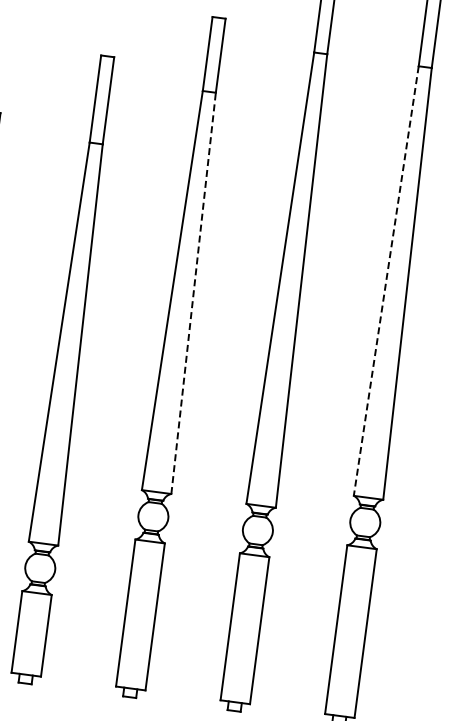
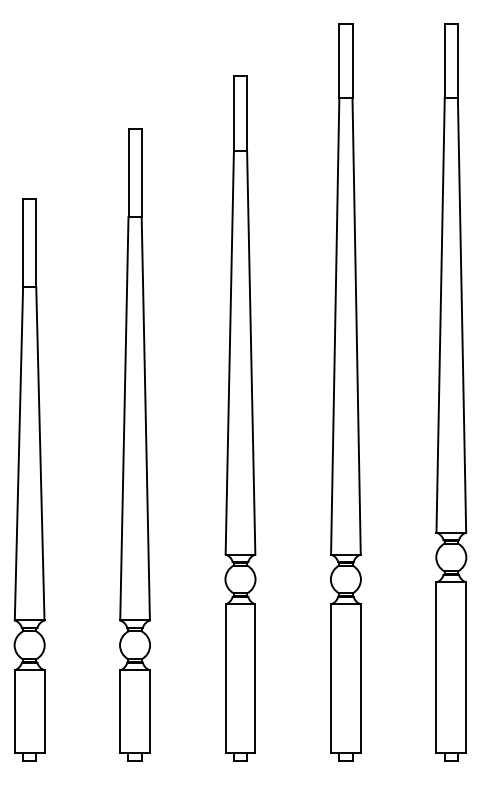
line: (386, 281) -> (440, 315), dashed -> solid
line: (193, 293) -> (251, 352), dashed -> solid

